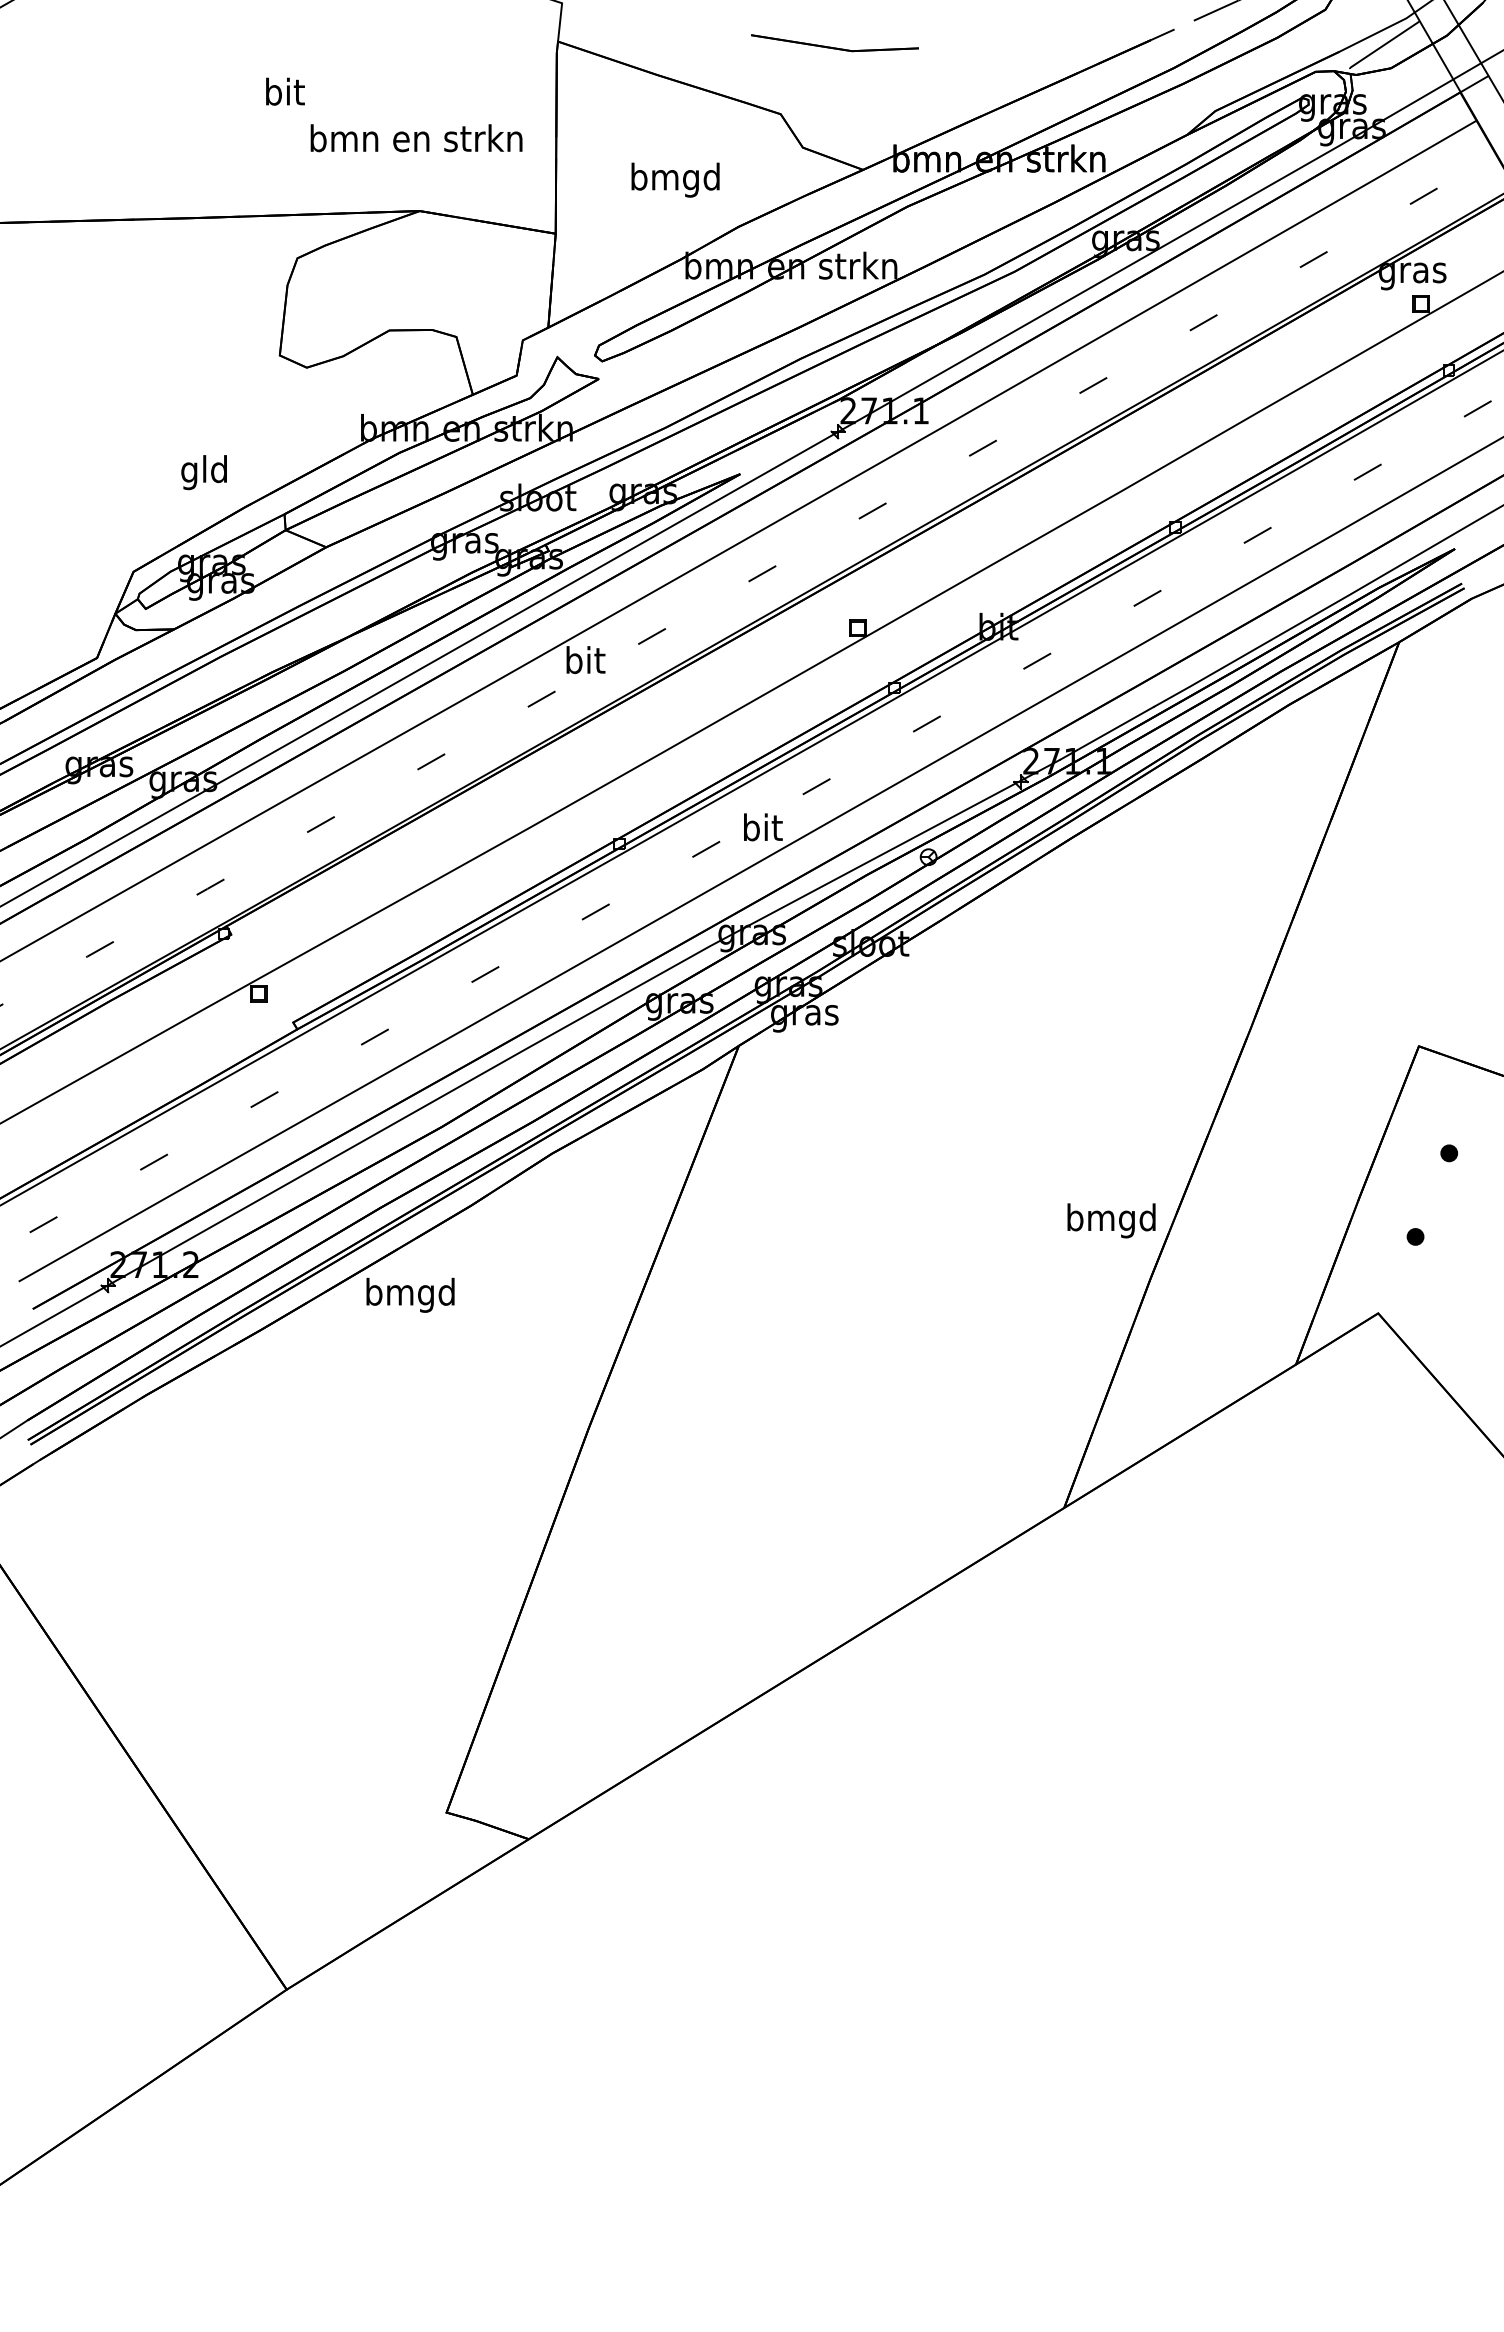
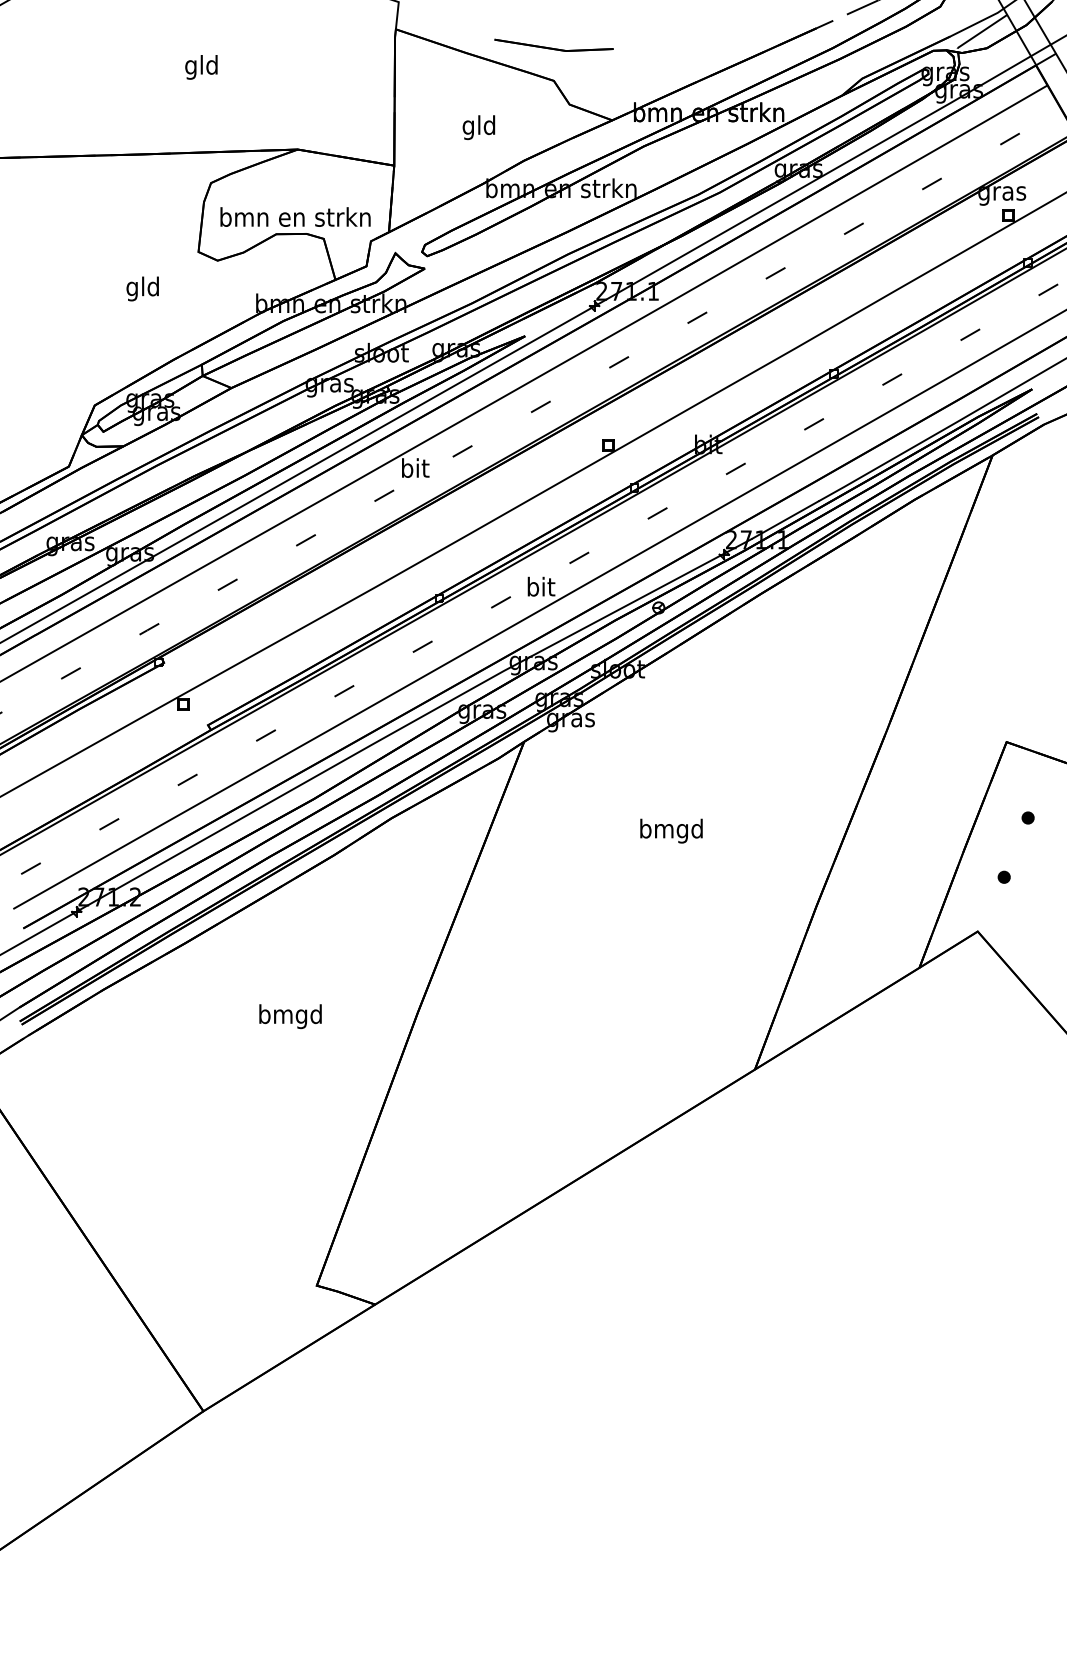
part: (834, 43) -> (553, 45), moved
text: (283, 94) -> (201, 66), bit -> gld
text: (416, 138) -> (295, 217), moved
text: (675, 179) -> (479, 127), bmgd -> gld
text: (203, 472) -> (142, 288), moved
text: (1111, 1220) -> (671, 830), moved
text: (410, 1294) -> (290, 1016), moved

